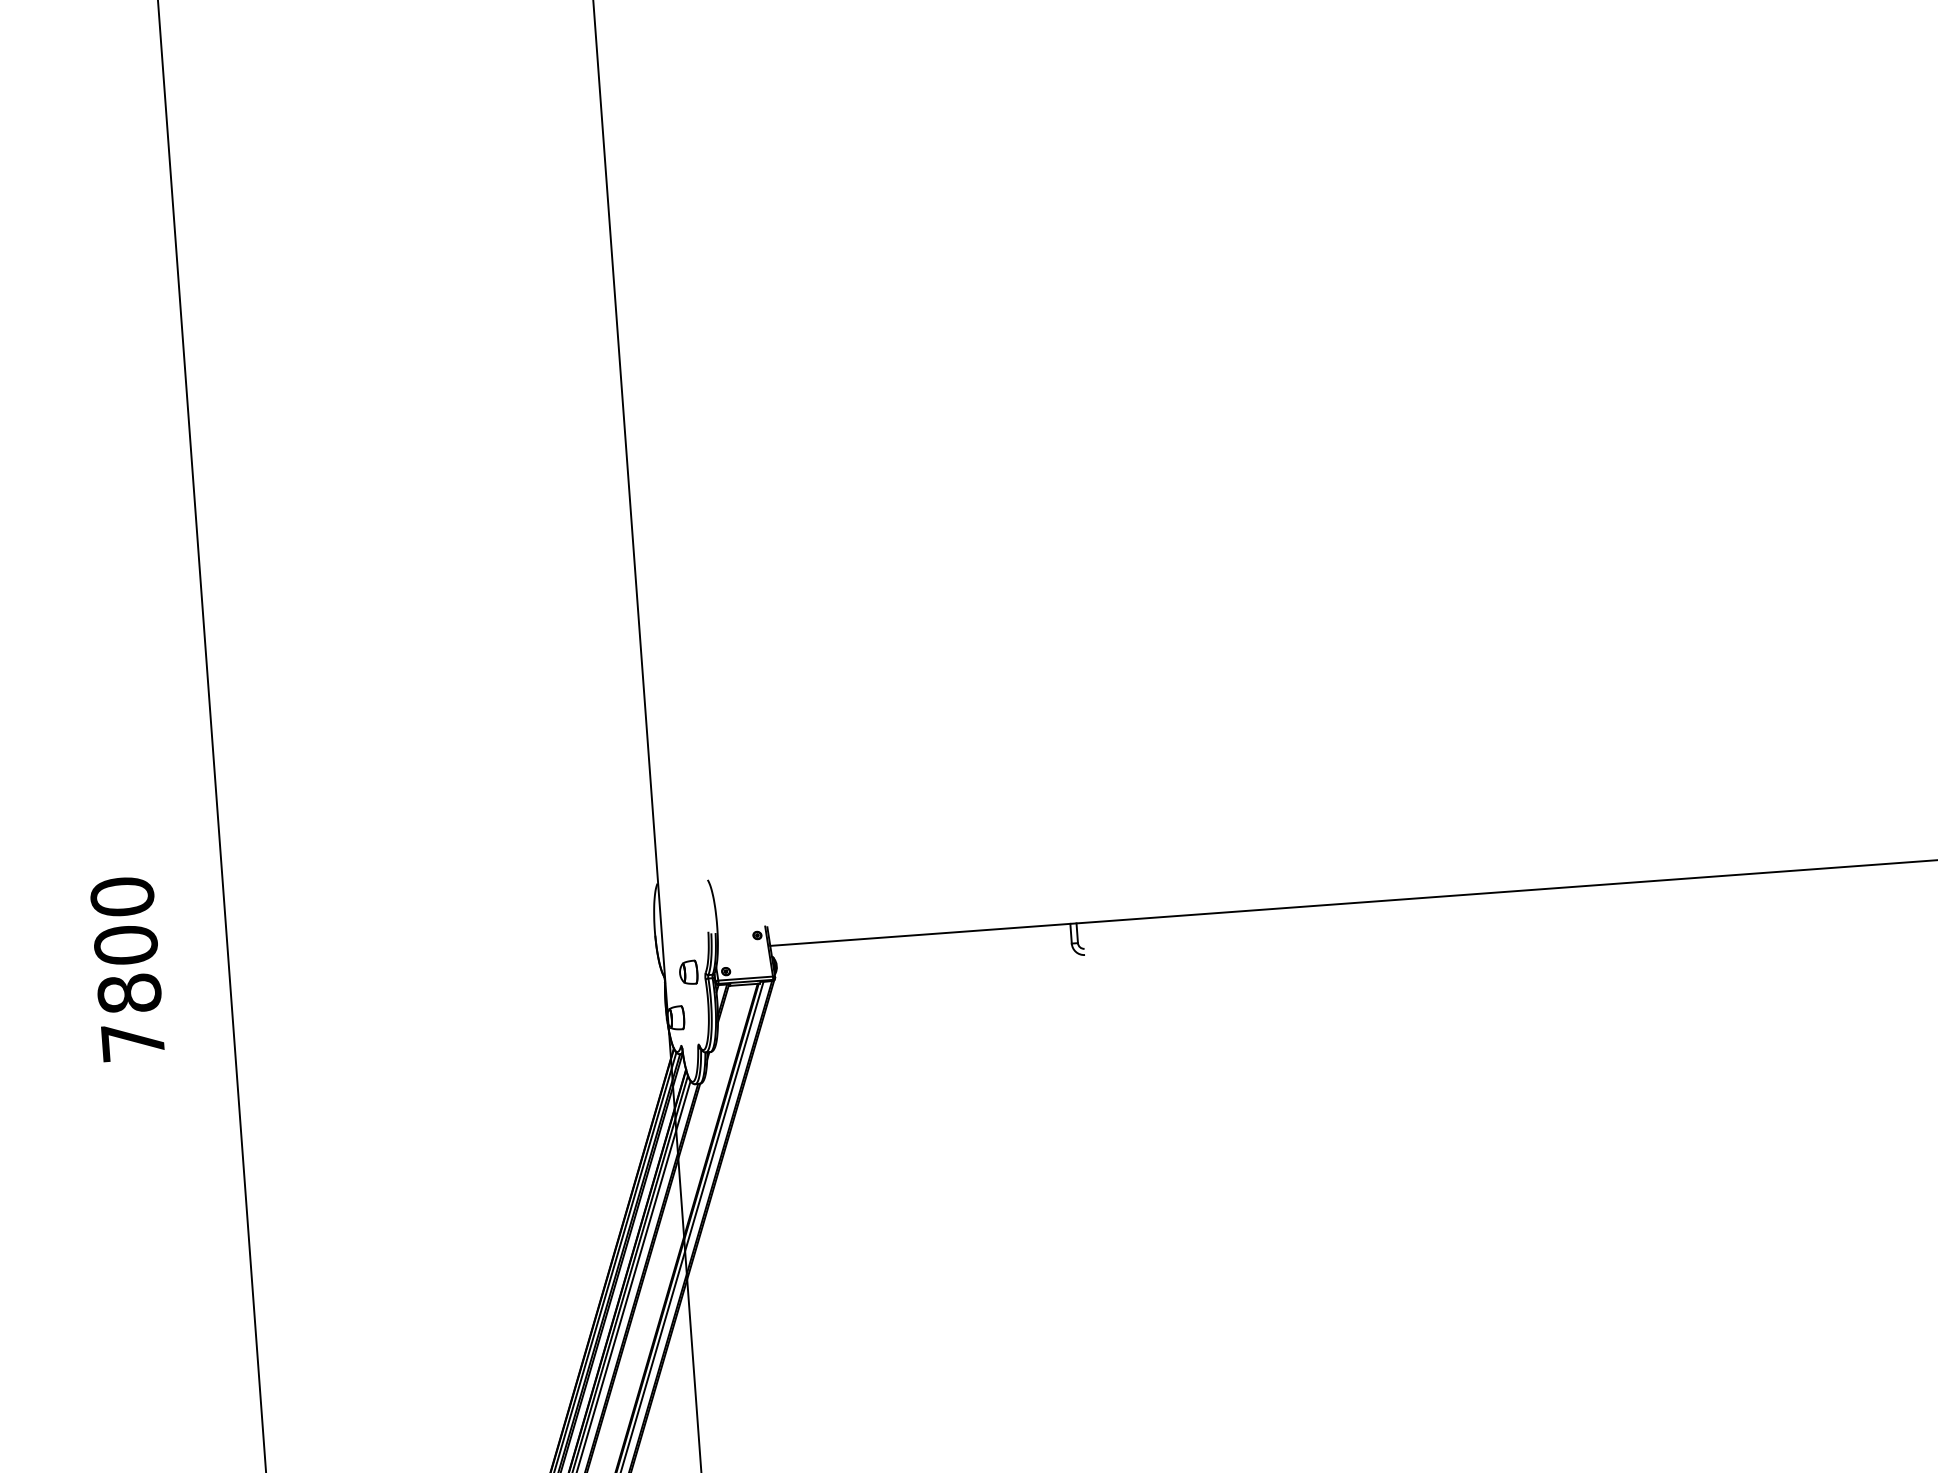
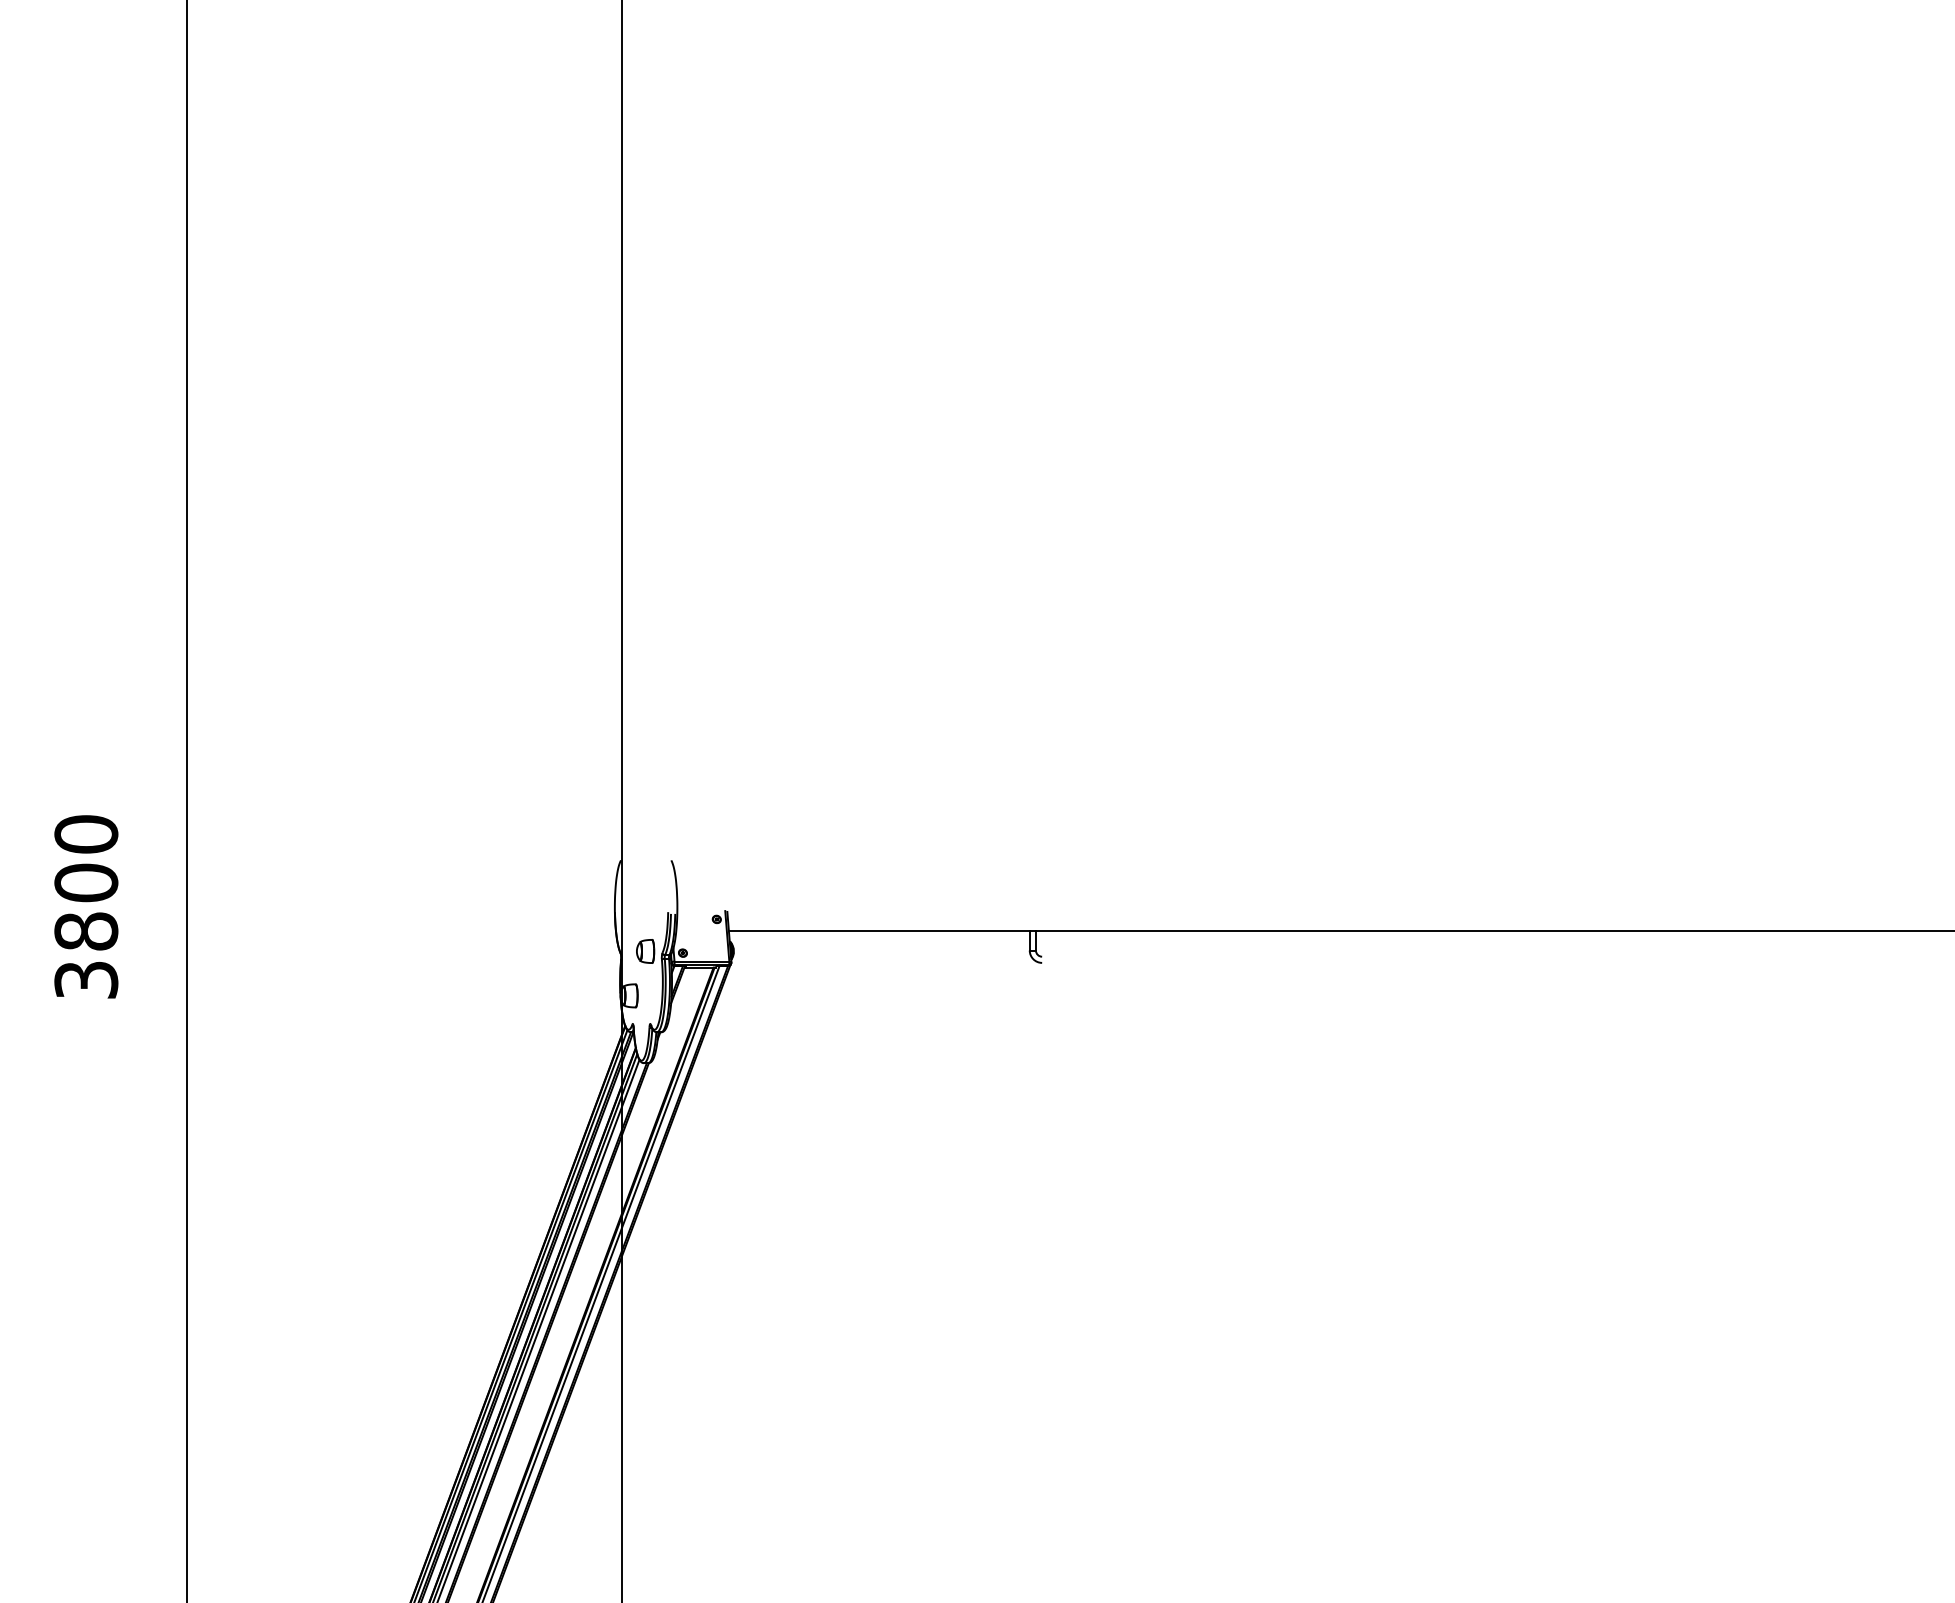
text: (133, 1041) -> (86, 979), 7800 -> 3800

